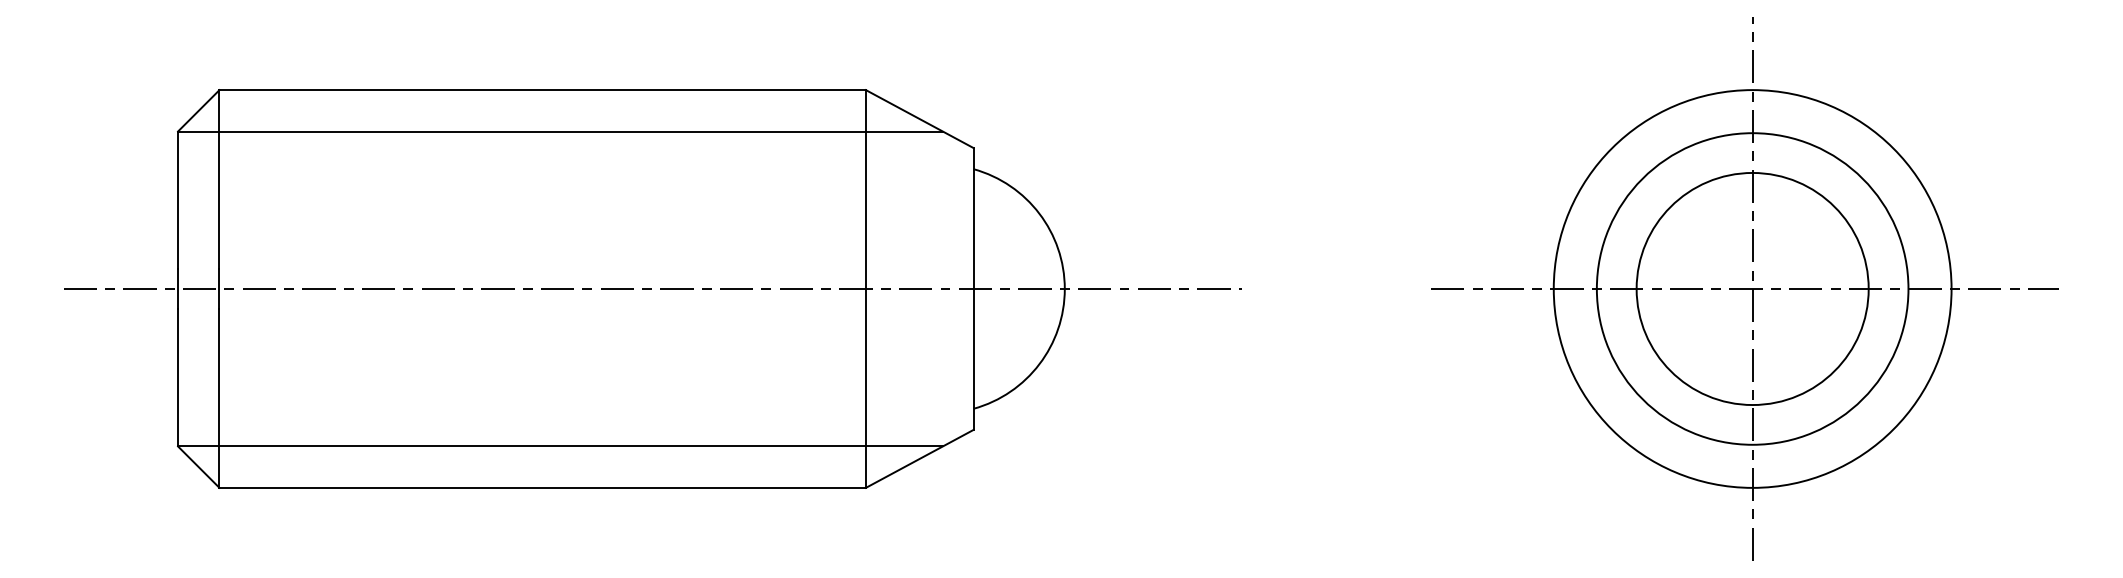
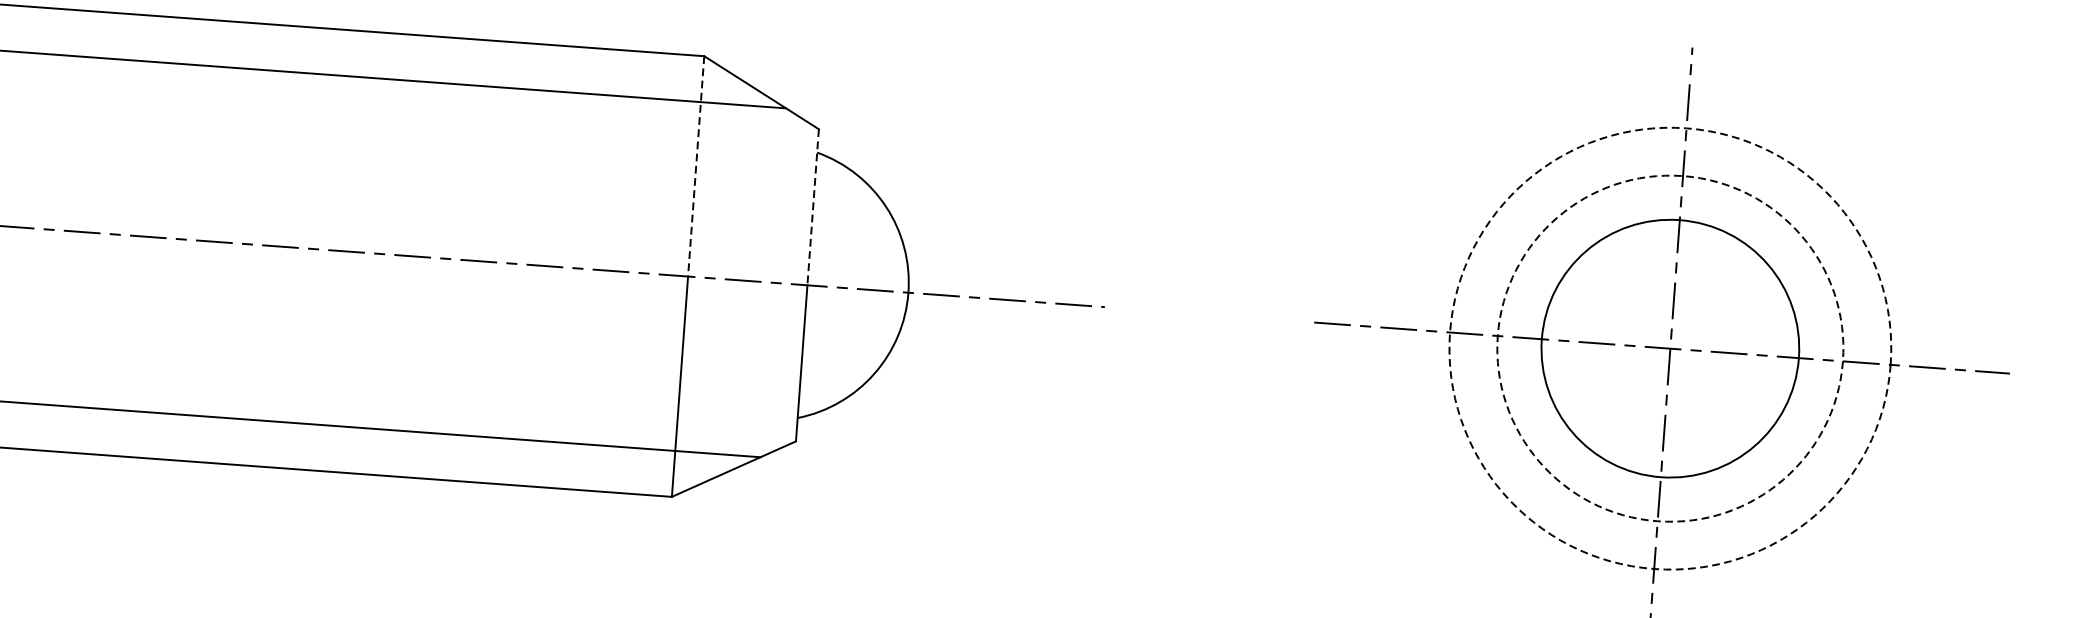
line: (865, 190) -> (695, 167), solid -> dashed
line: (973, 219) -> (812, 208), solid -> dashed
circle: (1752, 288) -> (1670, 348), solid -> dashed
circle: (1752, 288) -> (1670, 348), solid -> dashed

